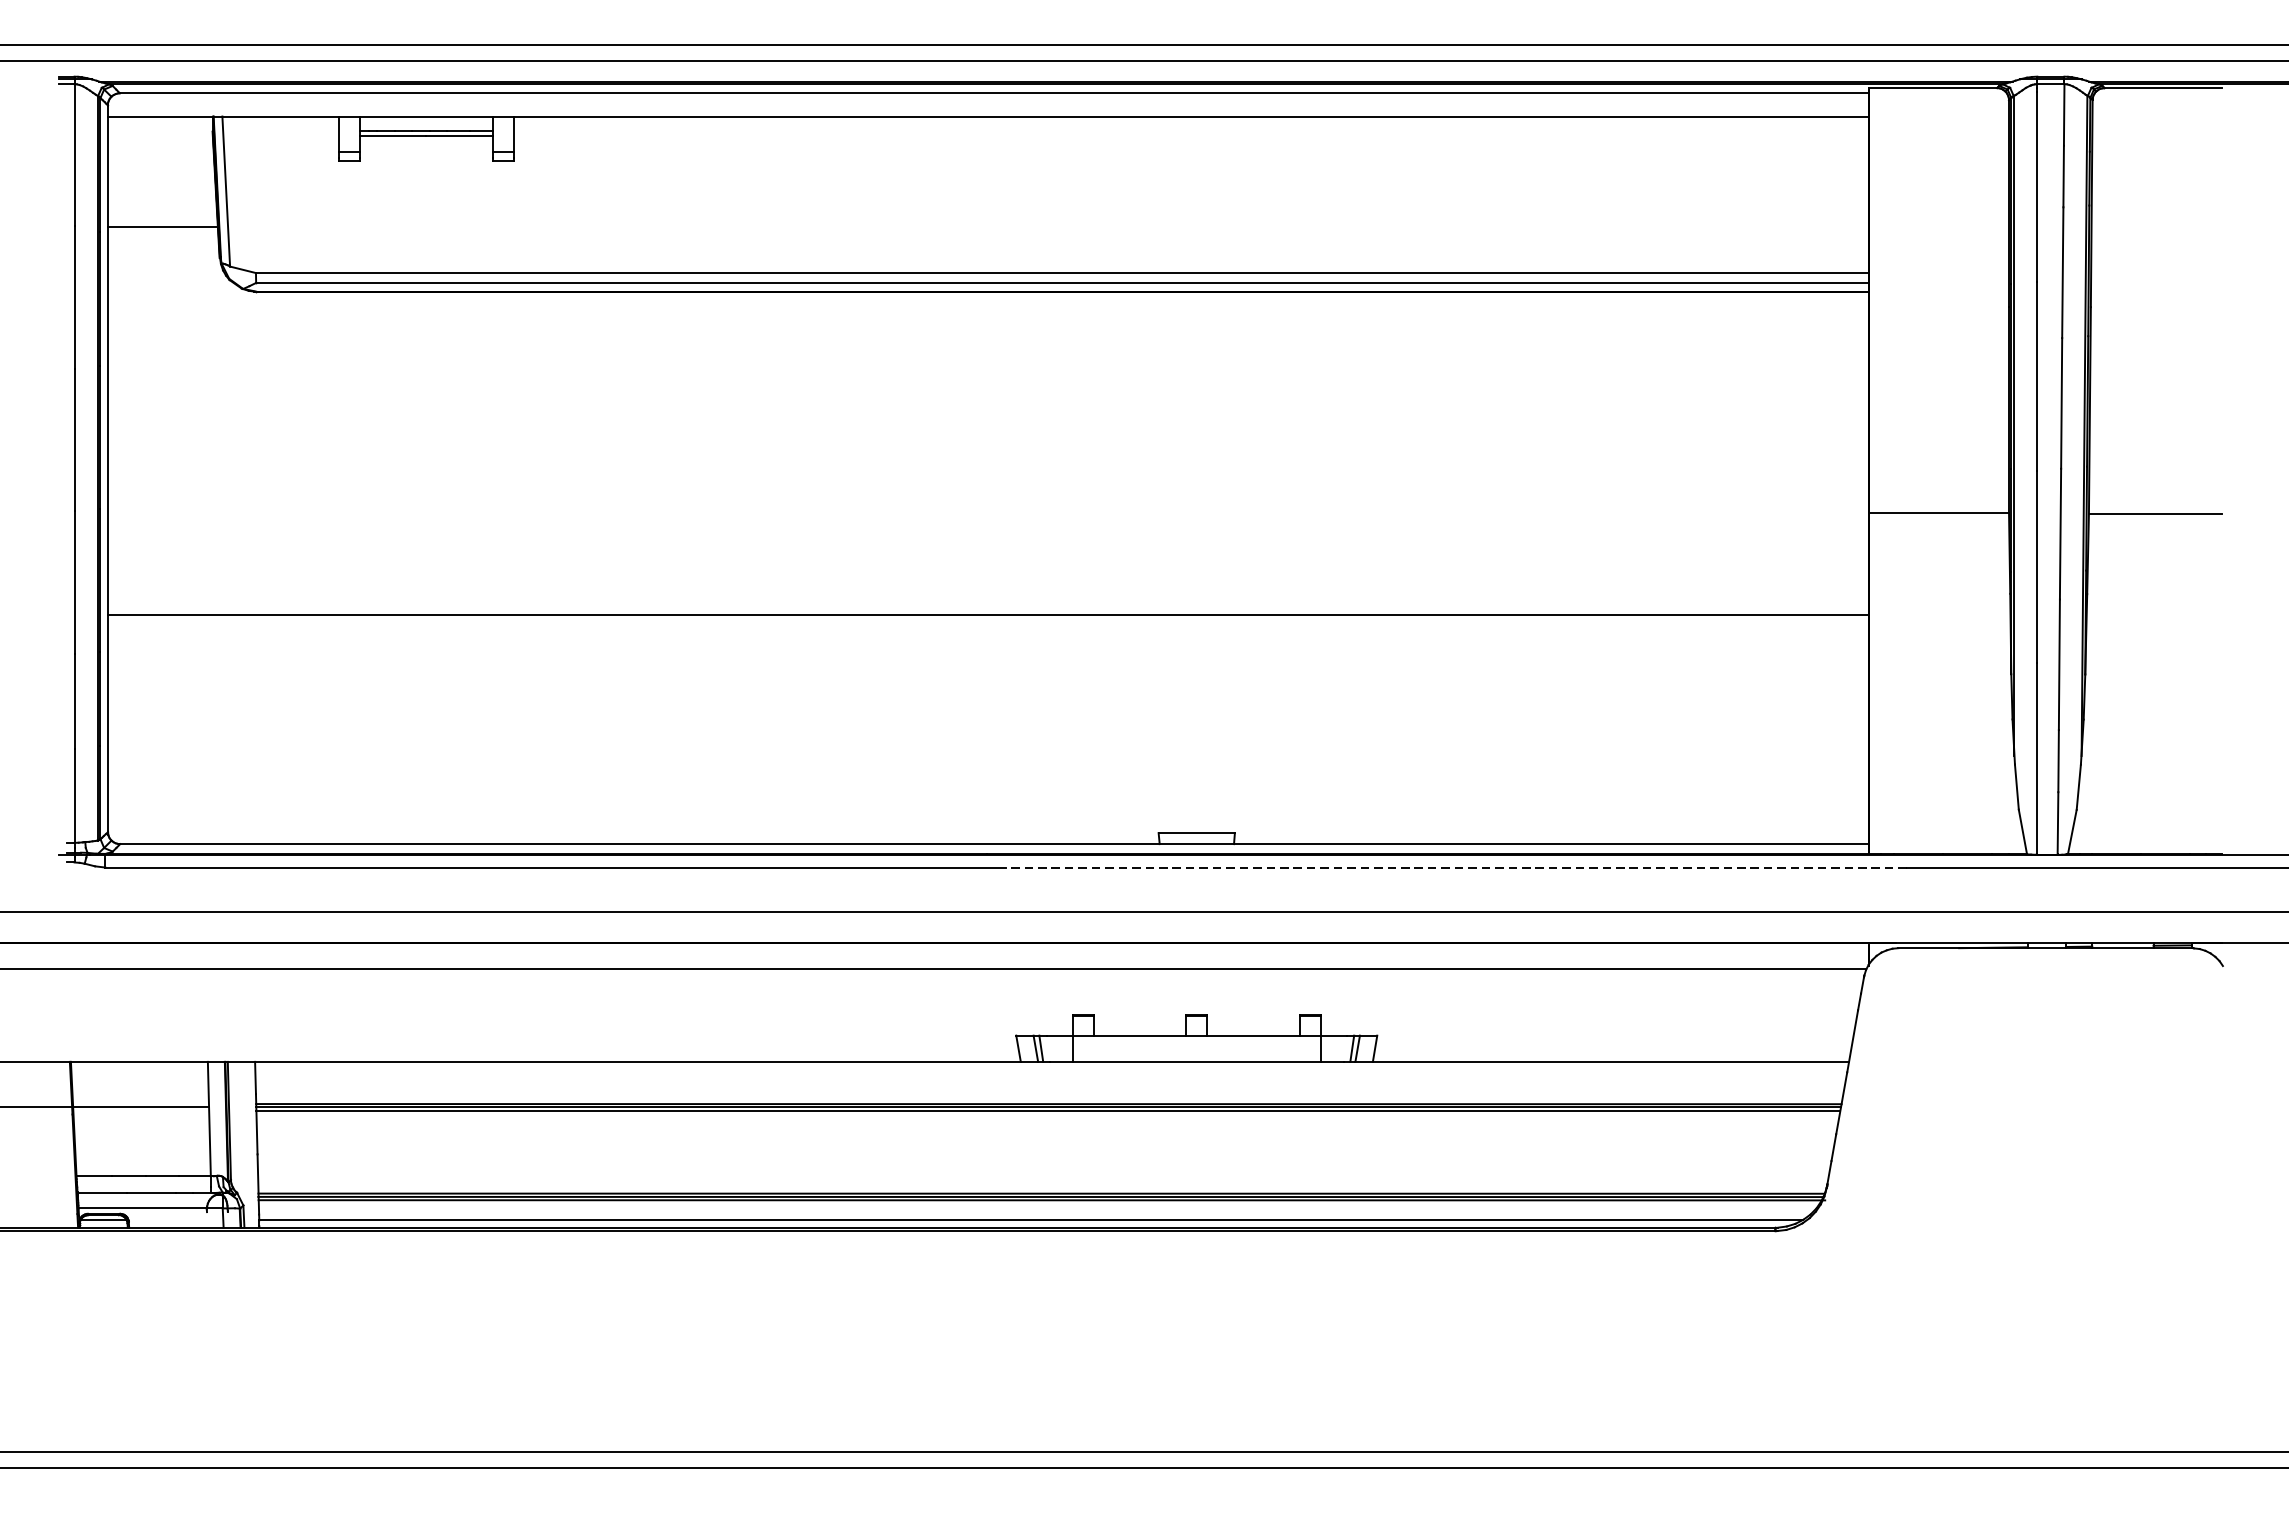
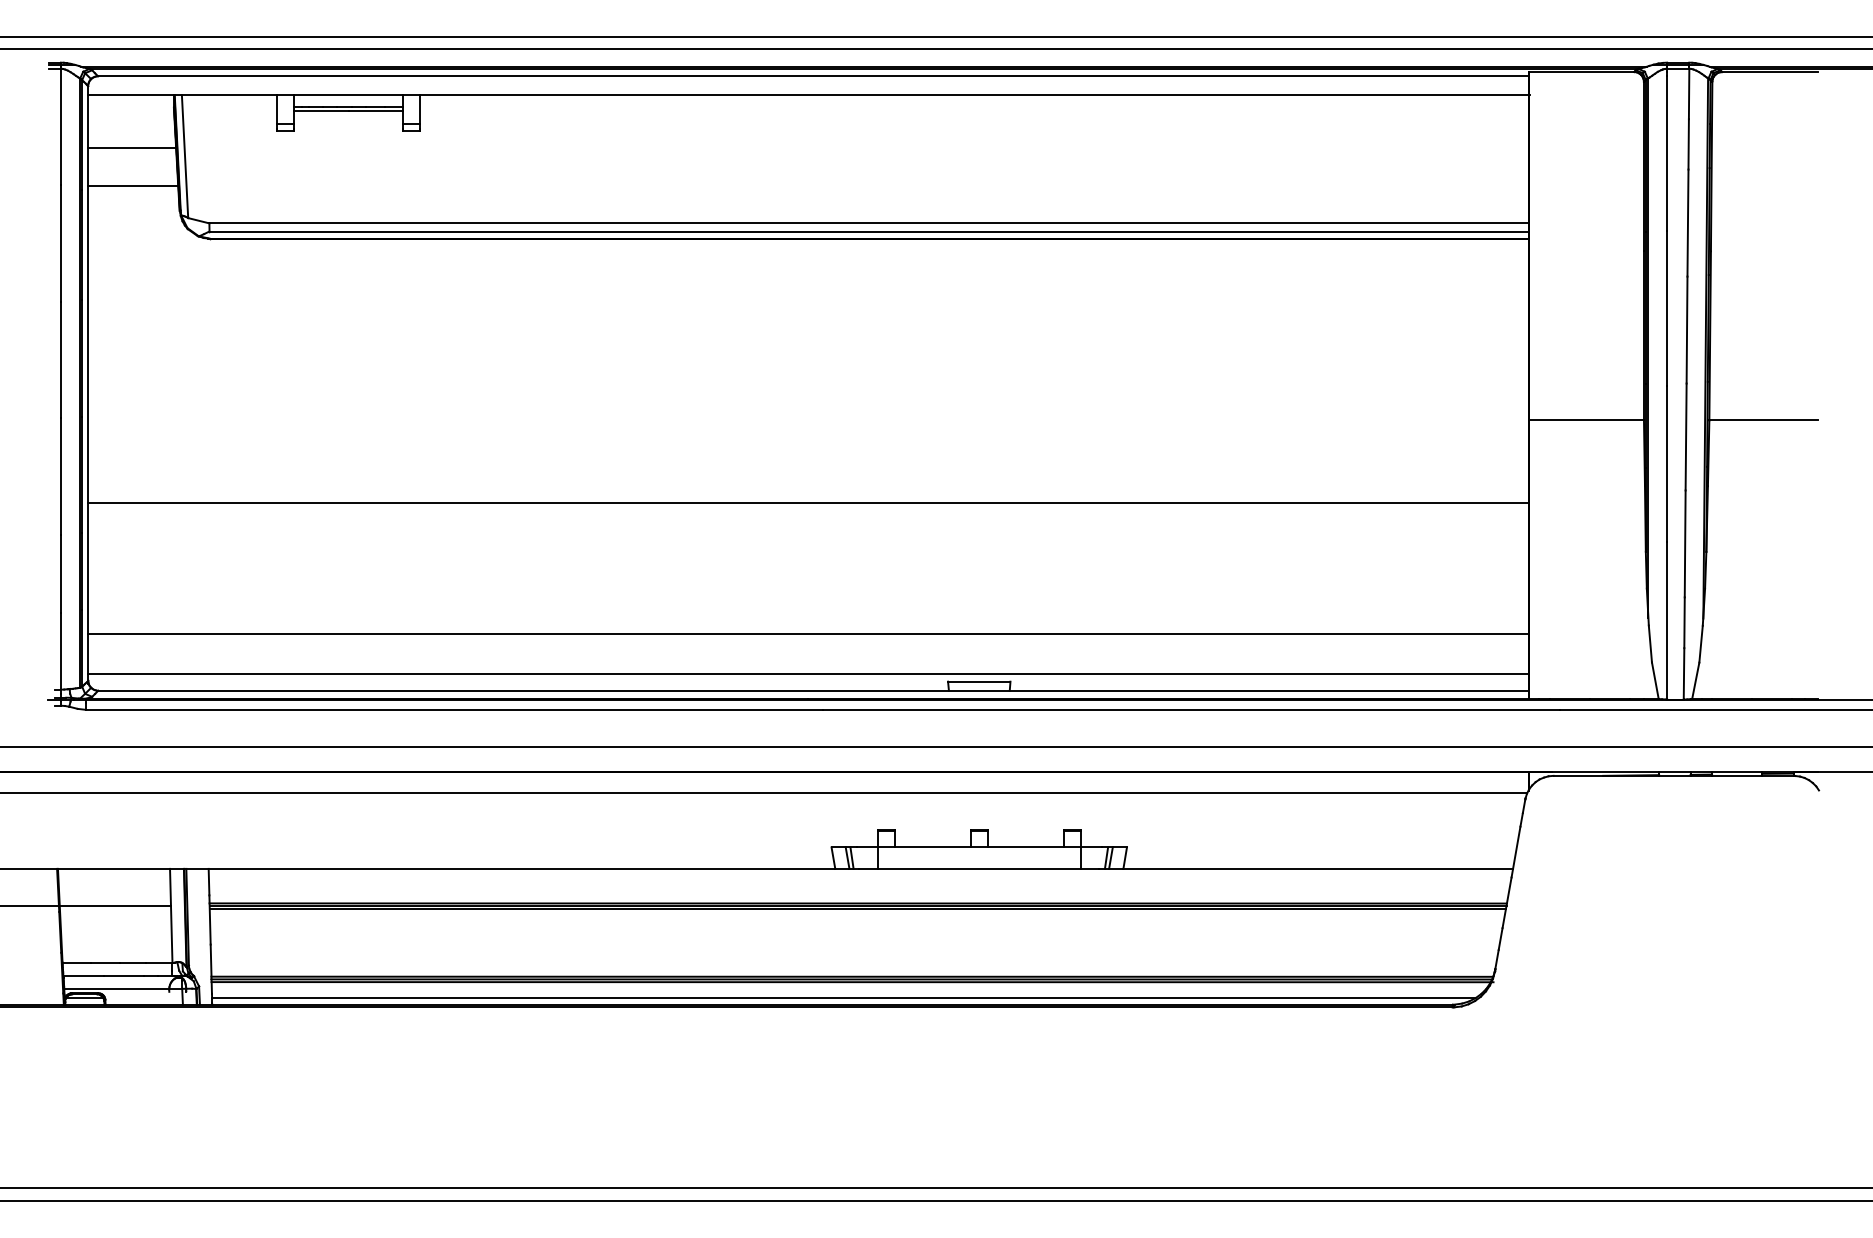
line: (162, 180) -> (132, 147), added
line: (988, 774) -> (808, 633), added
line: (988, 824) -> (808, 674), added
line: (1456, 867) -> (1191, 709), dashed -> solid

